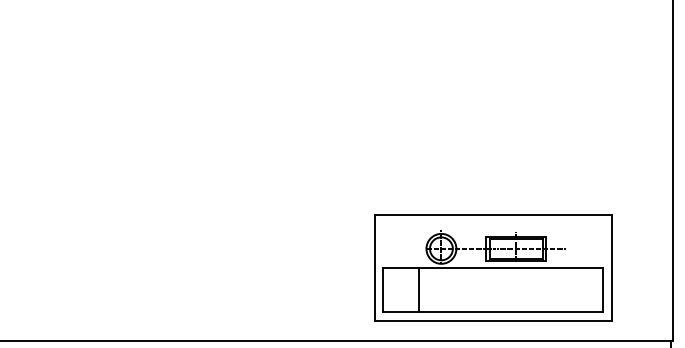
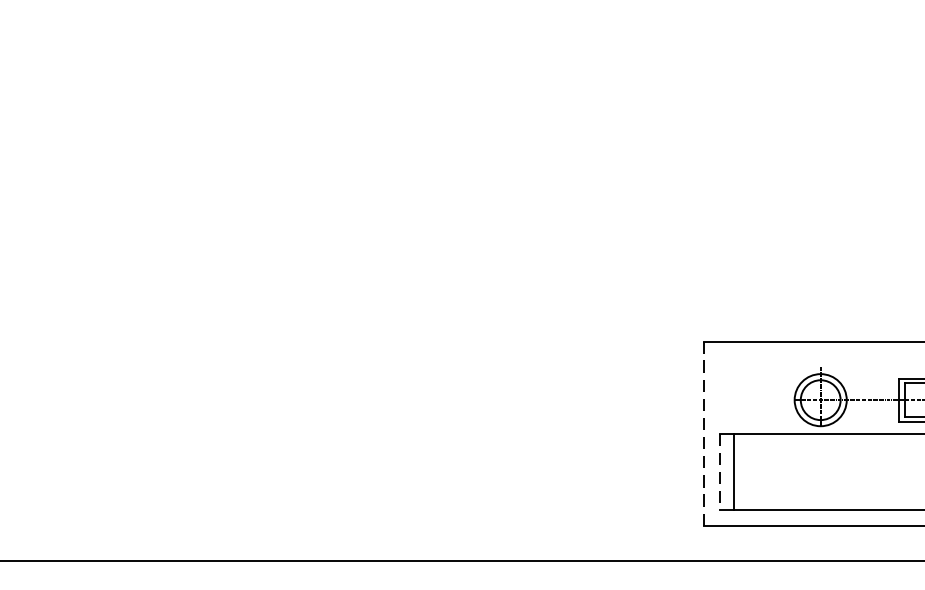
line: (374, 268) -> (704, 434), solid -> dashed
line: (383, 290) -> (719, 472), solid -> dashed
line: (418, 290) -> (733, 472), moved

